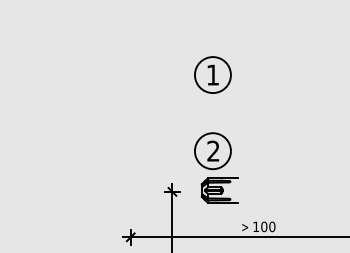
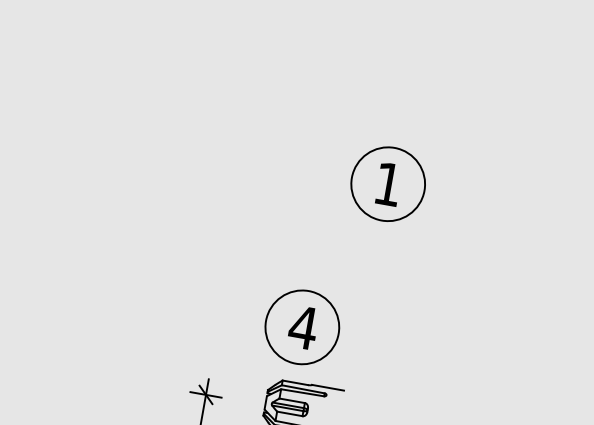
part: (212, 74) -> (387, 182), moved
text: (213, 150) -> (303, 326), 2 -> 4

